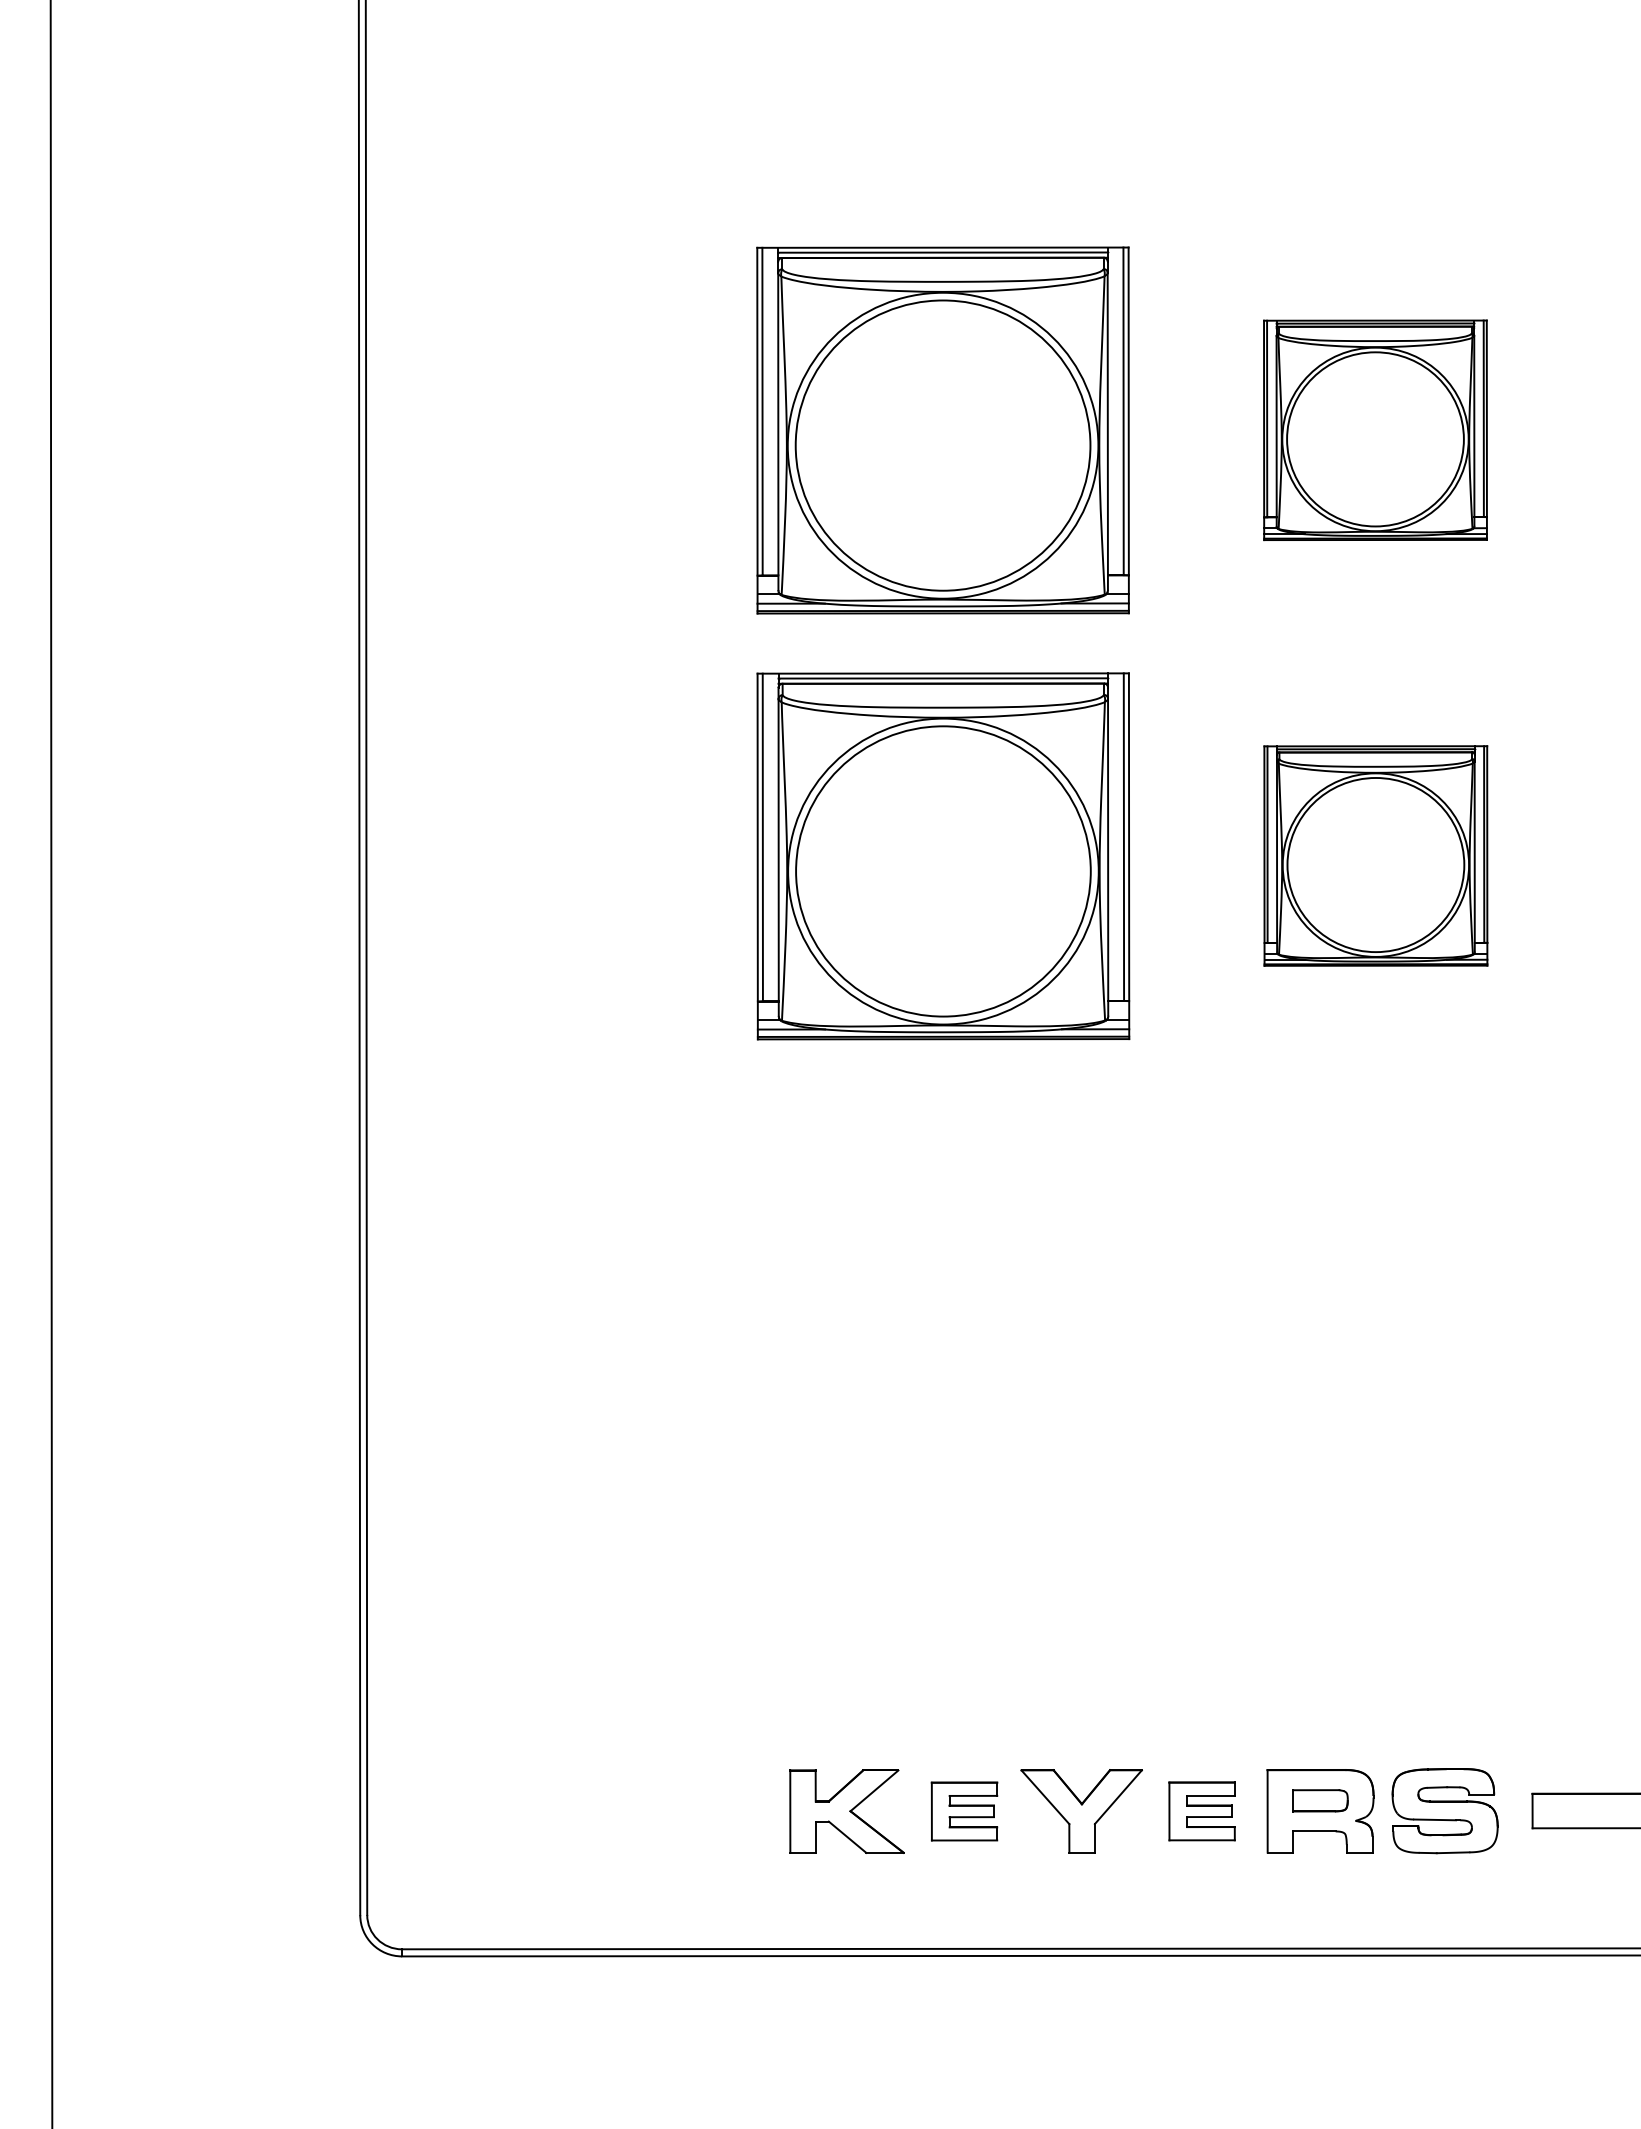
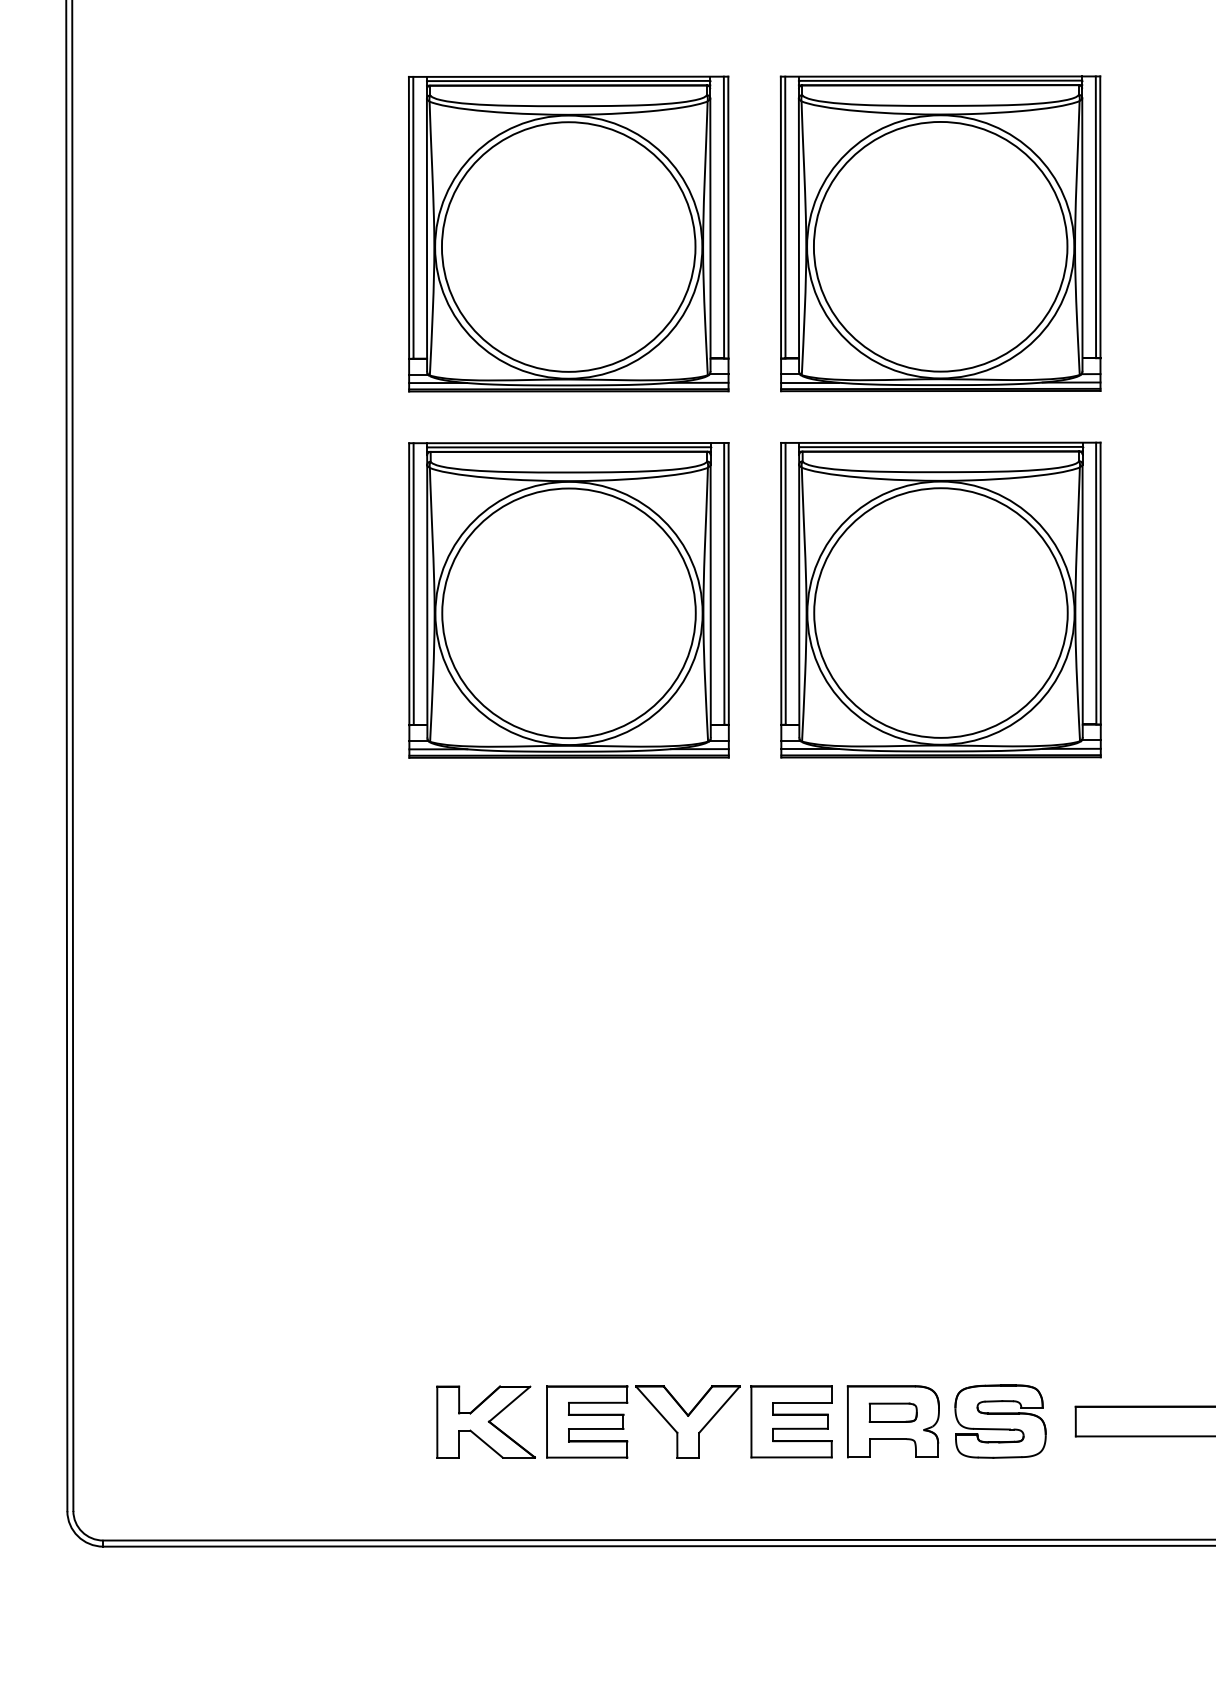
part: (1375, 430) -> (940, 234), size x1.67
part: (1375, 855) -> (940, 599), size x1.67
part: (964, 1811) -> (587, 1421), size x1.43
part: (1201, 1811) -> (791, 1421), size x1.43

